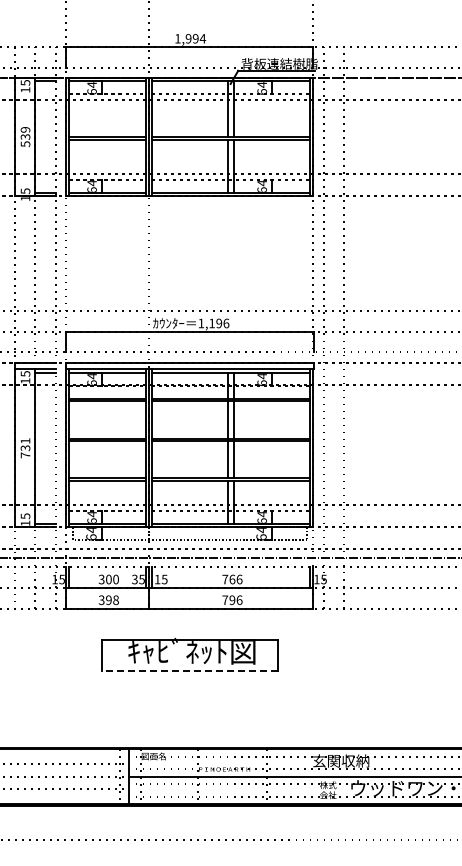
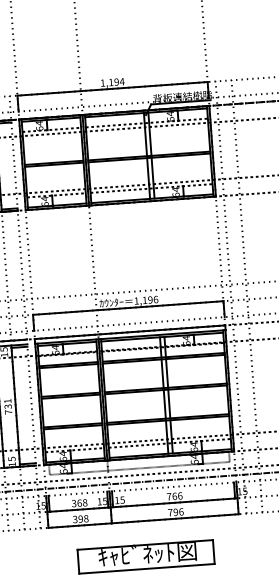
text: (188, 38) -> (111, 82), 1,994 -> 1,194
text: (112, 579) -> (82, 502), 300 -> 368
text: (134, 579) -> (99, 501), 35 -> 15
line: (189, 670) -> (146, 568), dashed -> solid

